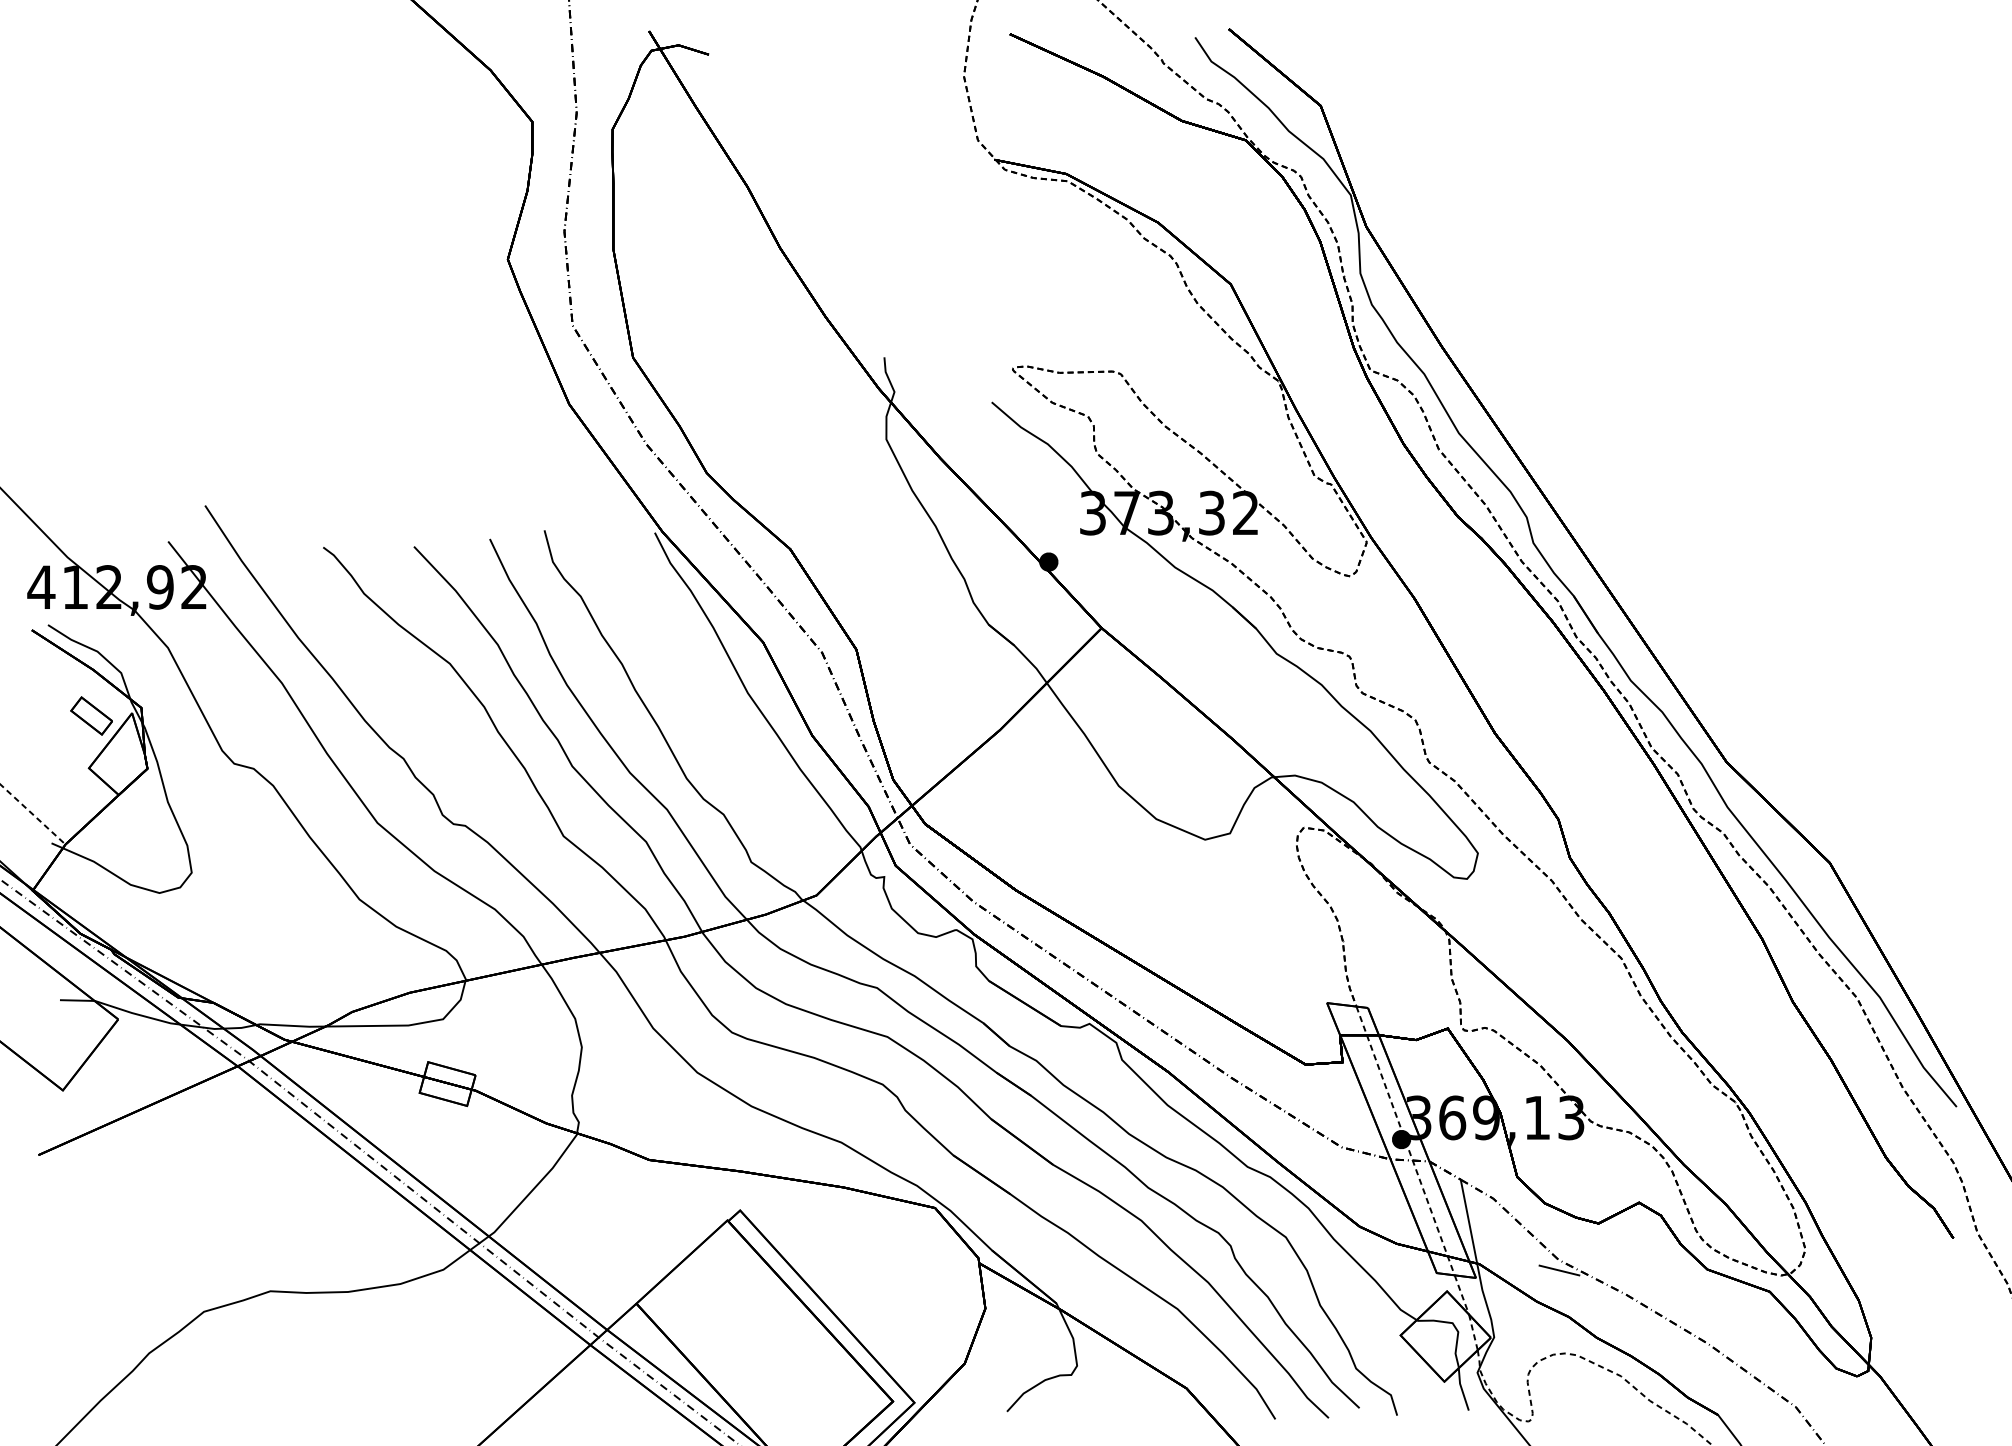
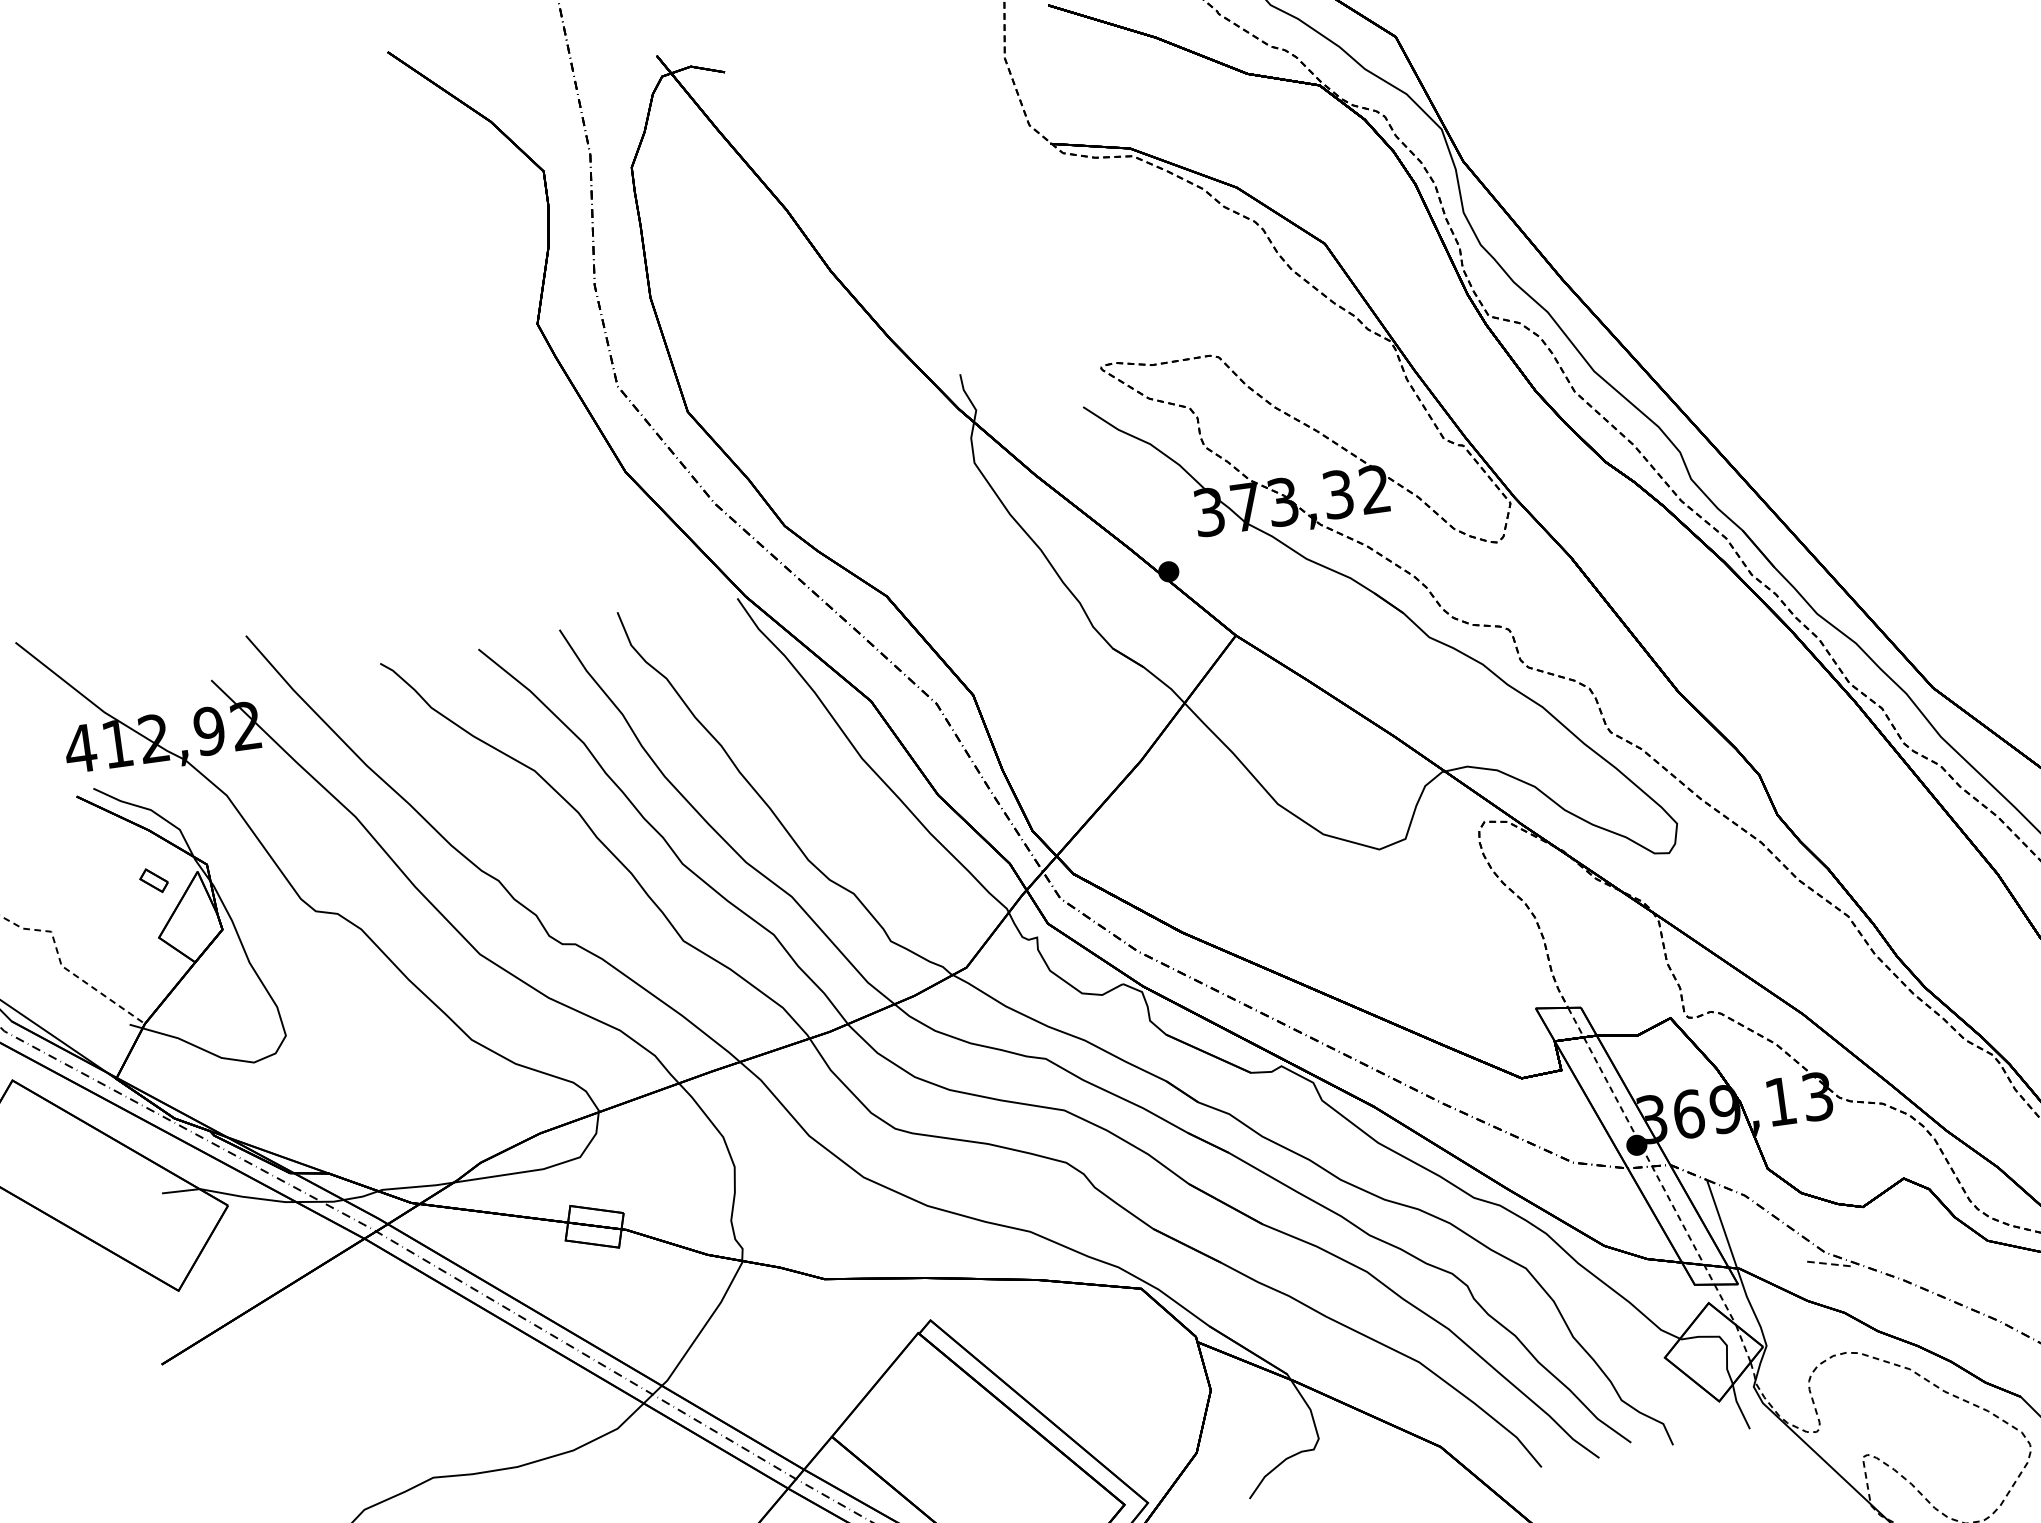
part: (91, 715) -> (153, 880), size x0.6
line: (1558, 1270) -> (1826, 1263), solid -> dashed

